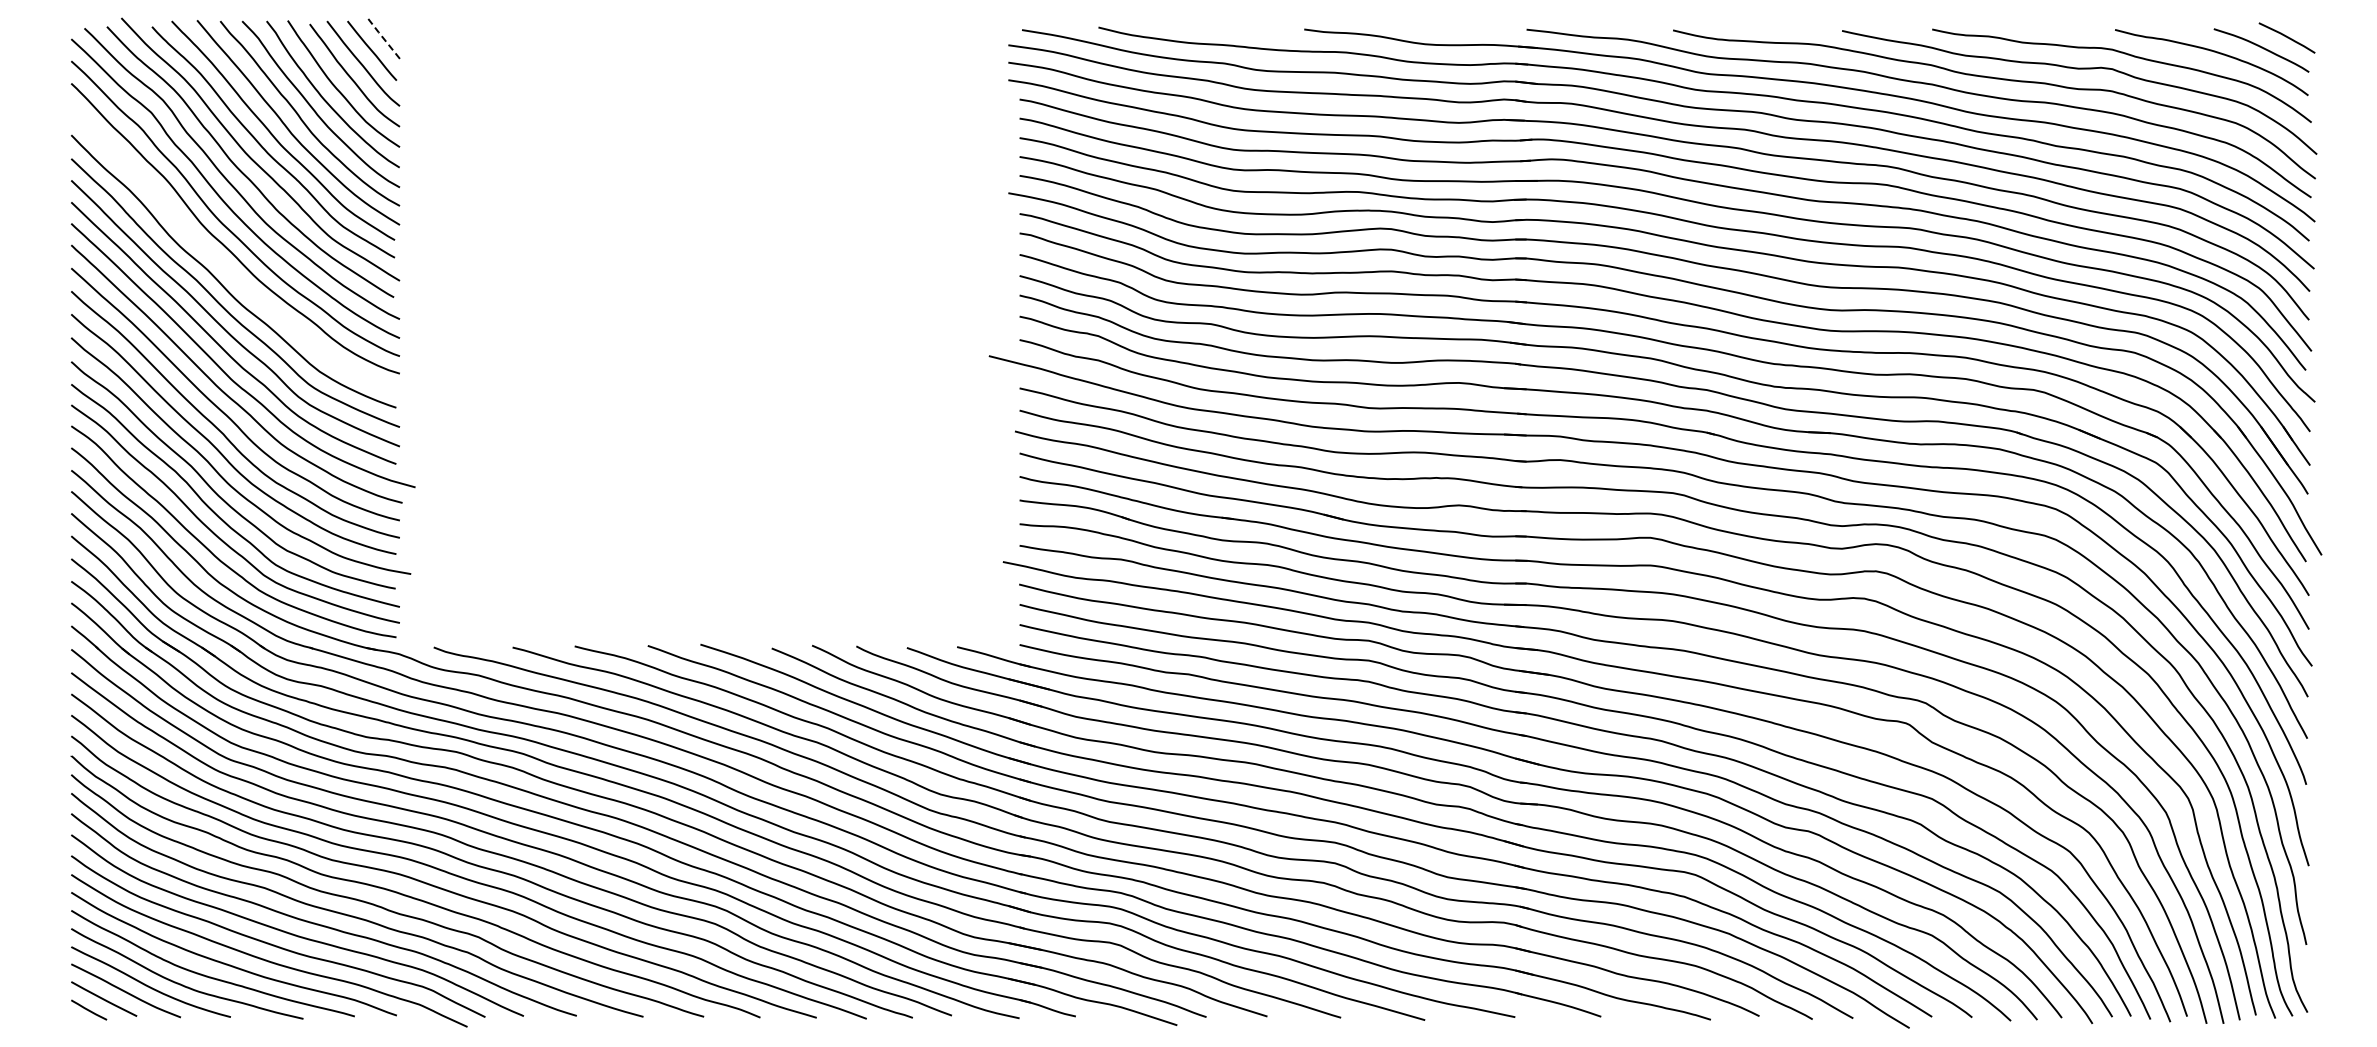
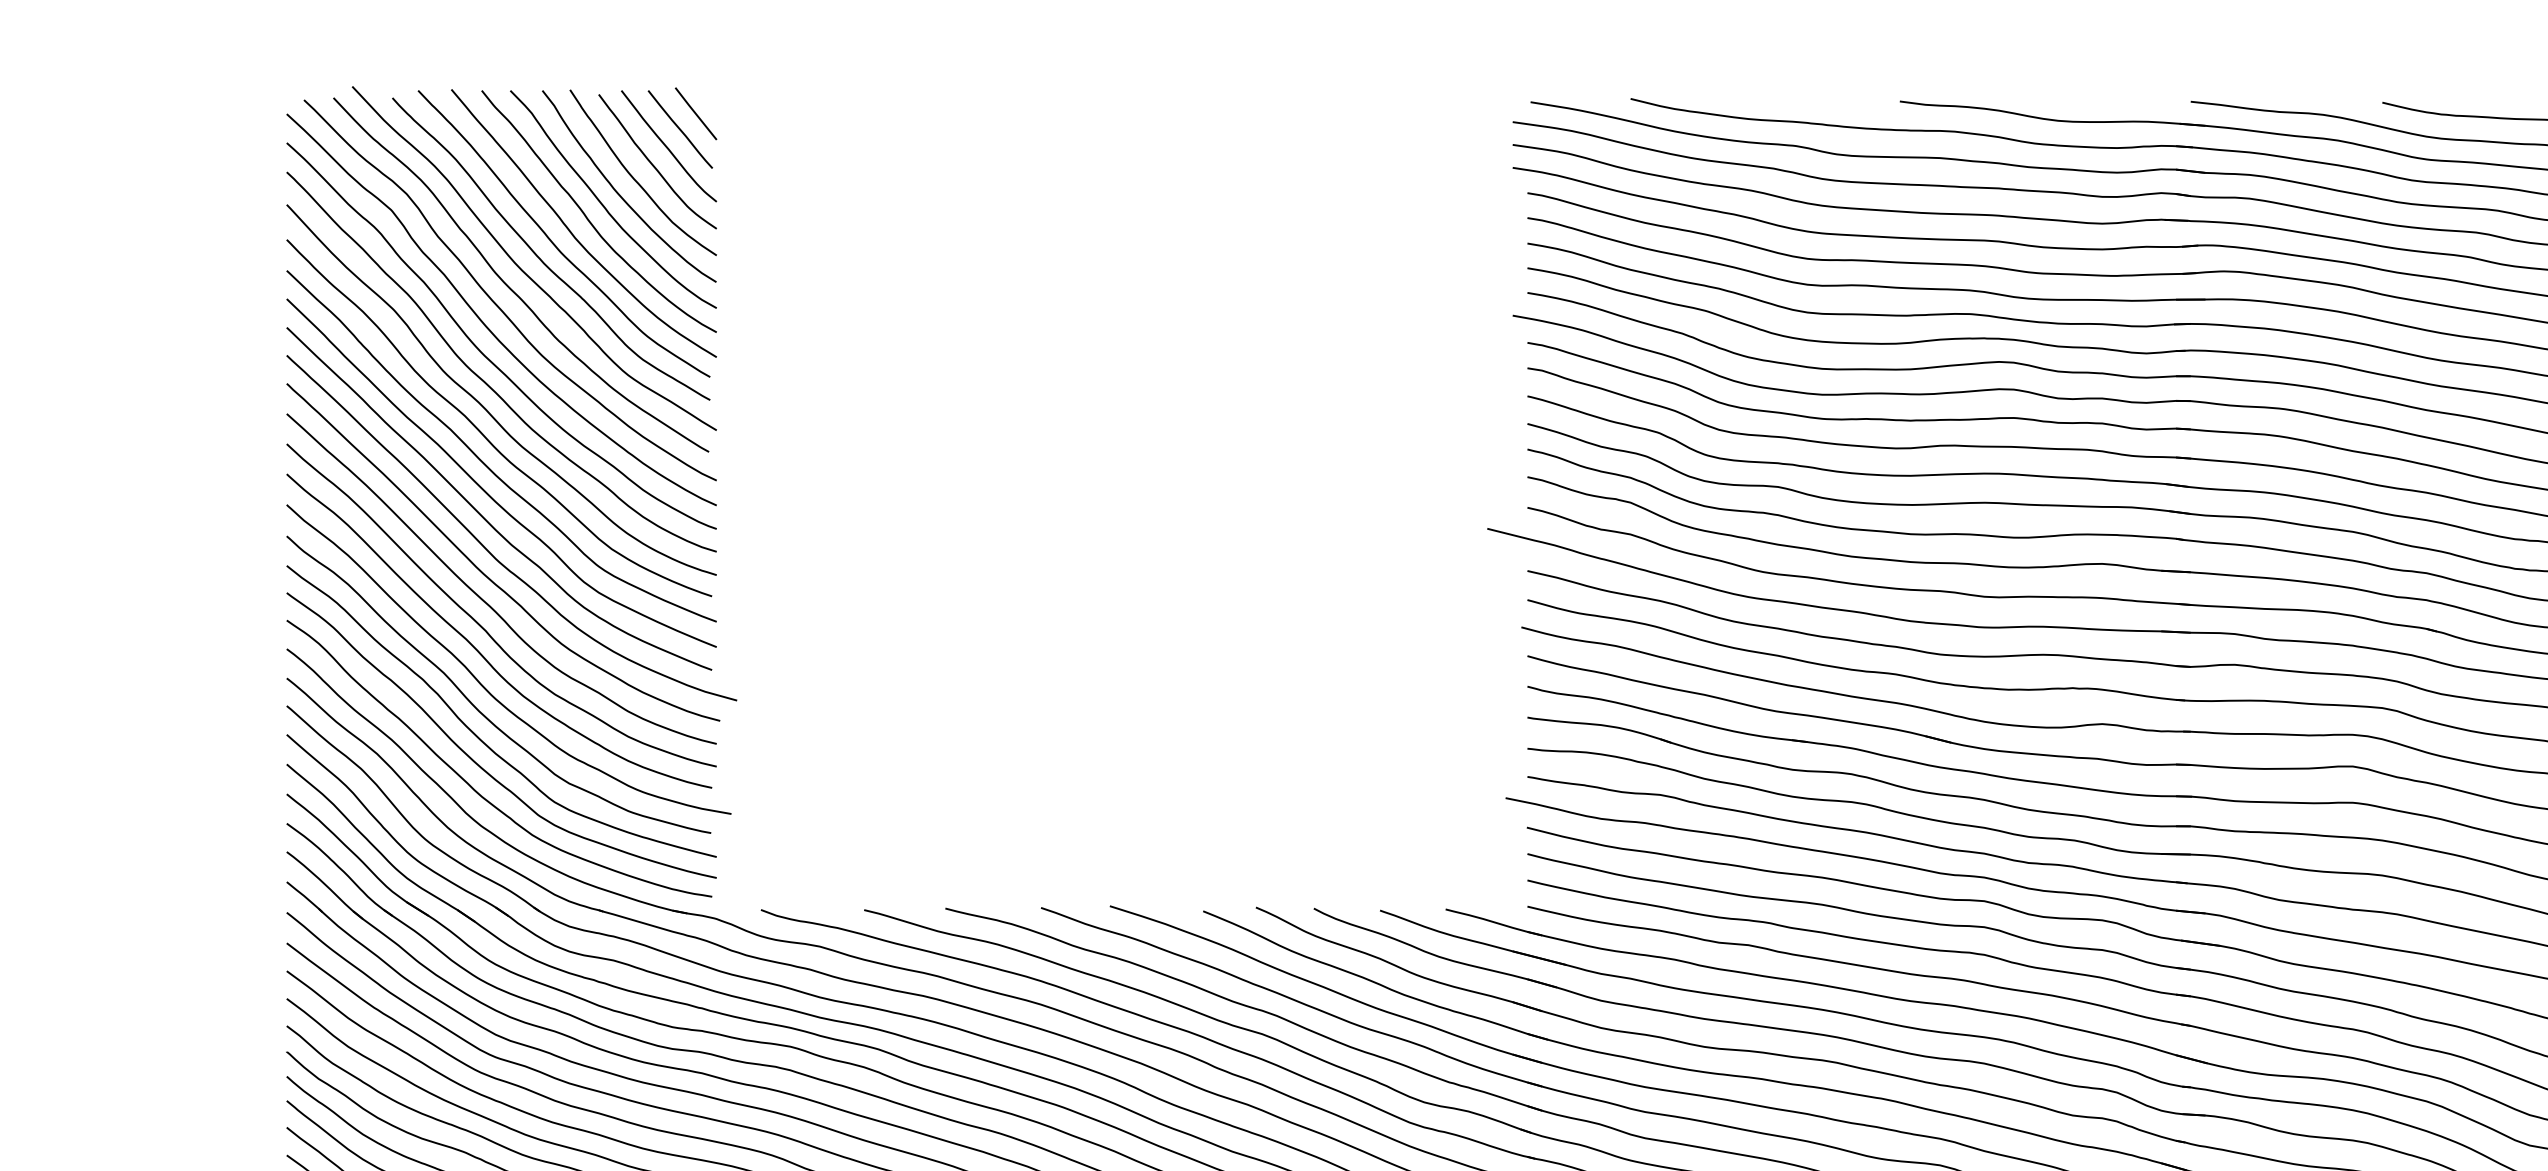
line: (383, 37) -> (695, 111), dashed -> solid
curve: (222, 262) -> (484, 406), added

